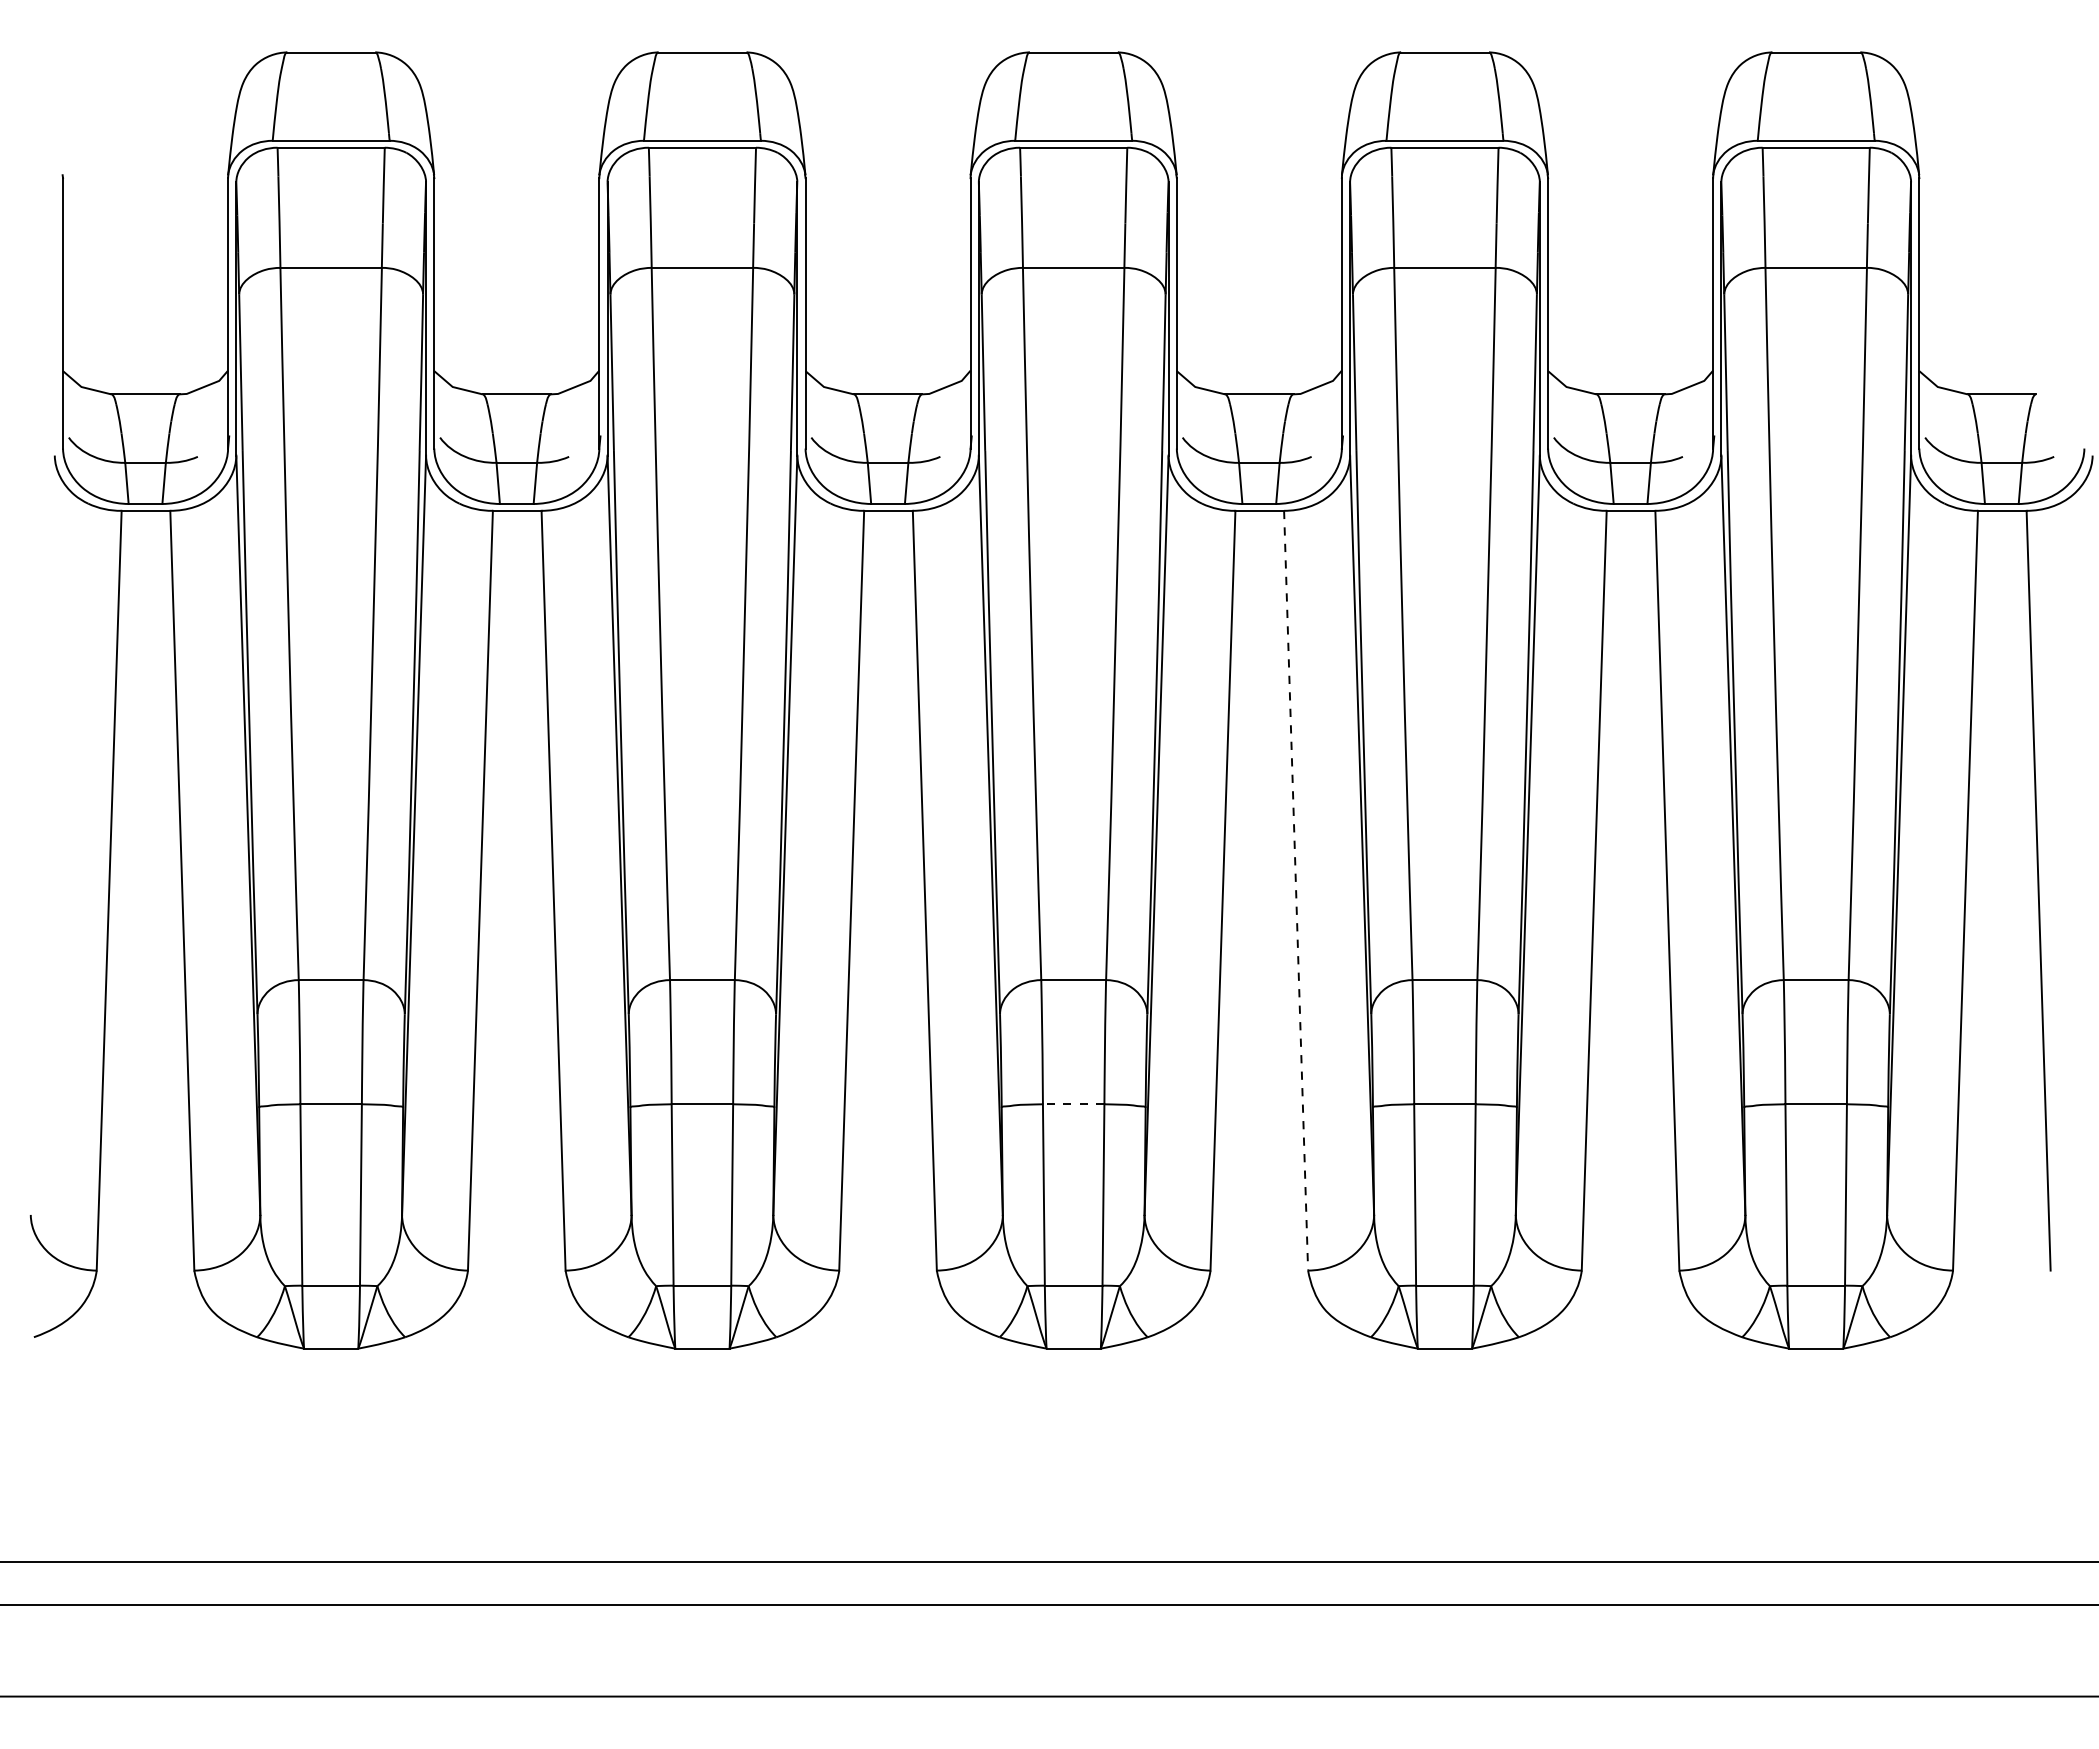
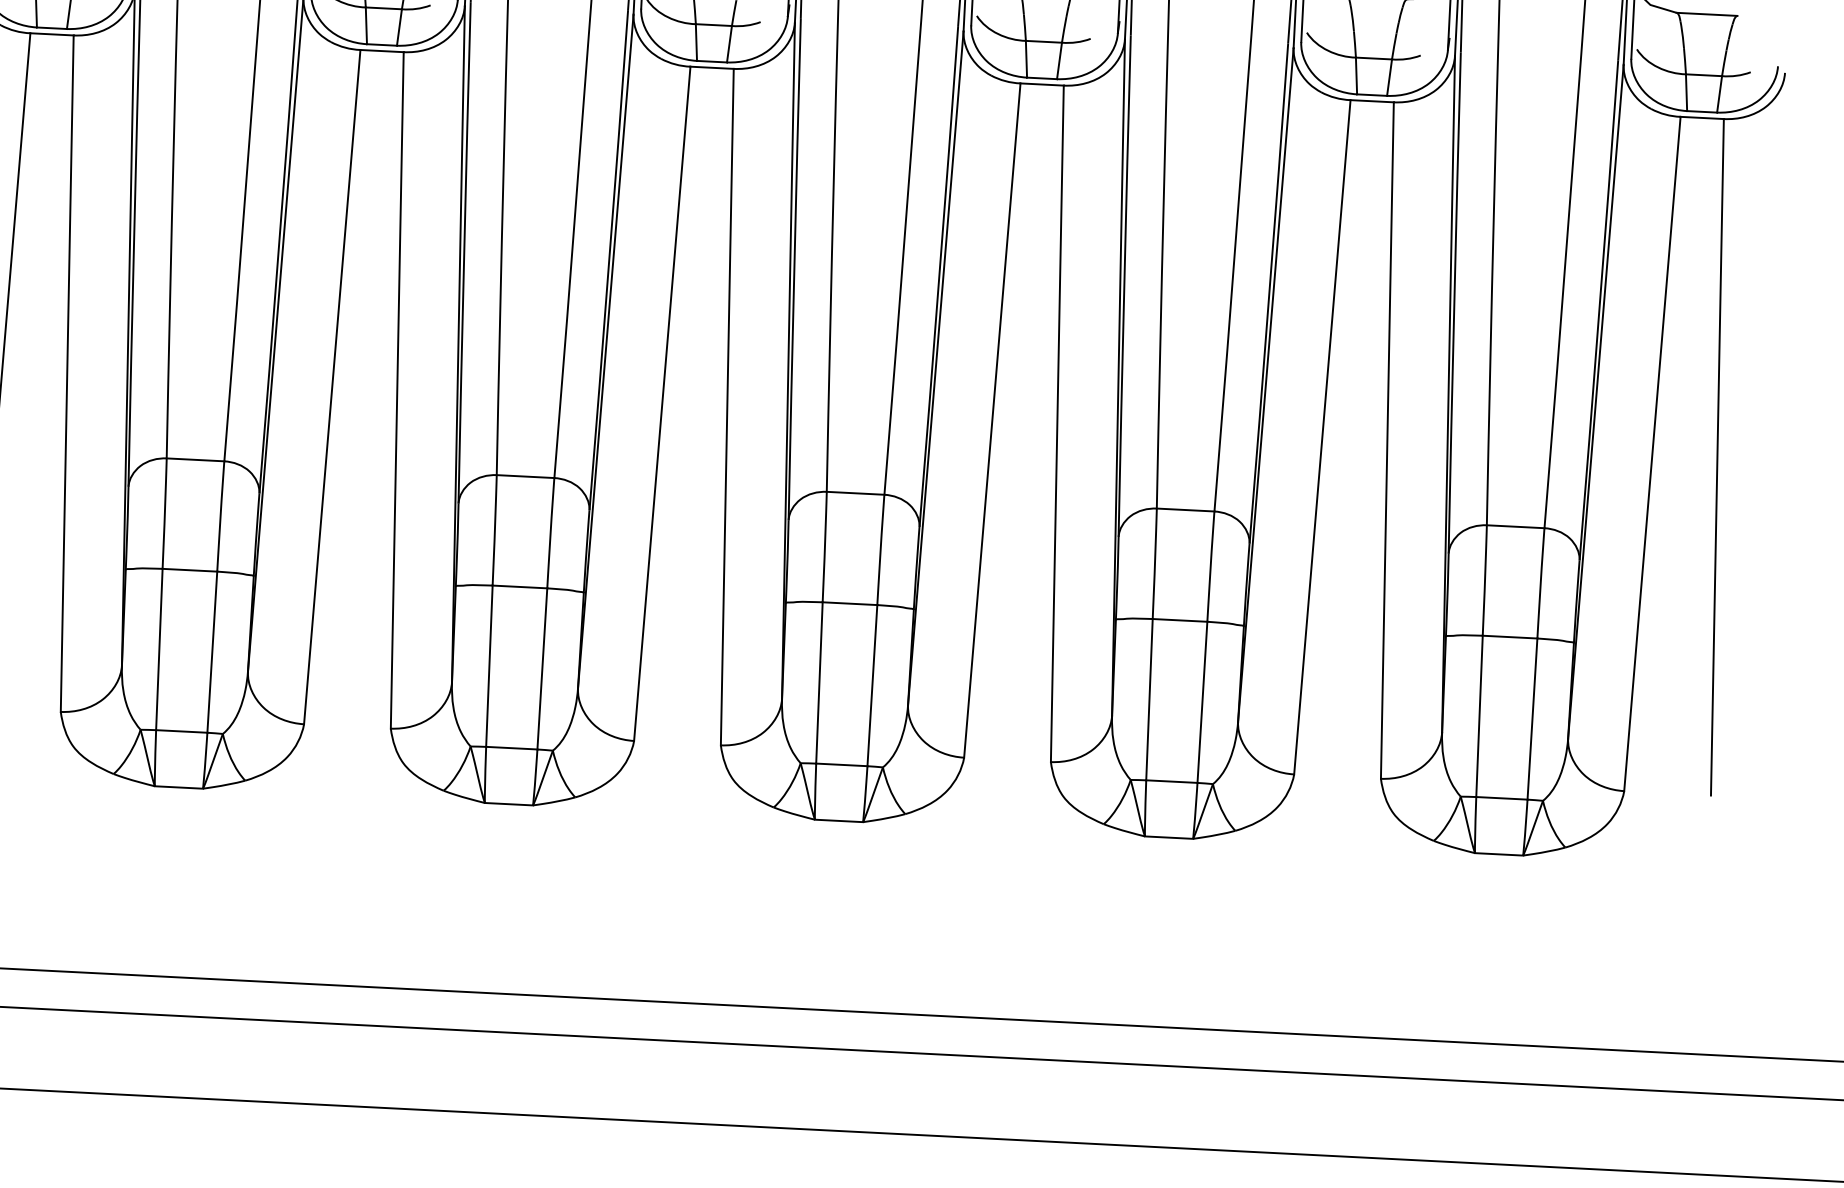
line: (1296, 891) -> (1057, 424), dashed -> solid
line: (1073, 1104) -> (849, 603), dashed -> solid

